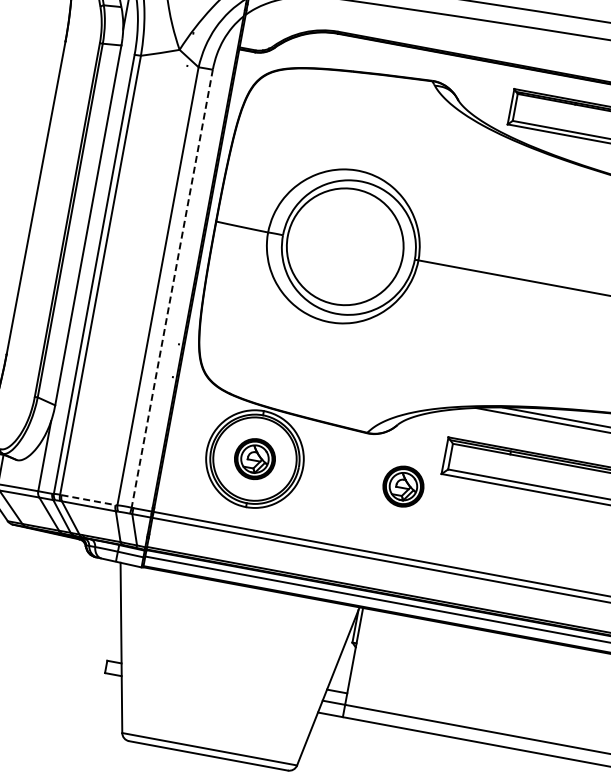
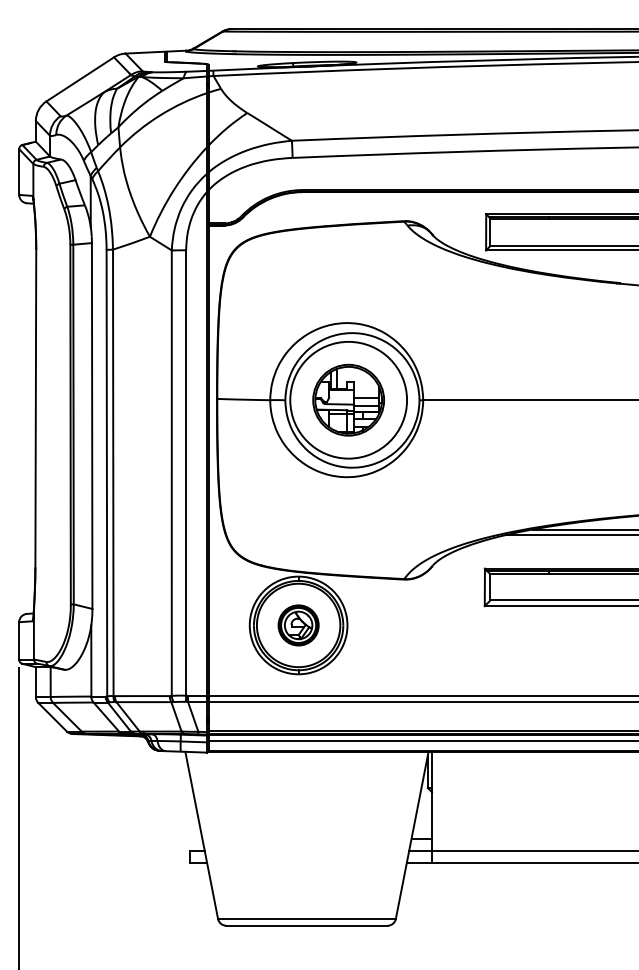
part: (345, 246) -> (348, 399), added
line: (172, 288) -> (186, 472), dashed -> solid
part: (403, 486) -> (449, 625), removed
line: (88, 500) -> (142, 696), dashed -> solid

